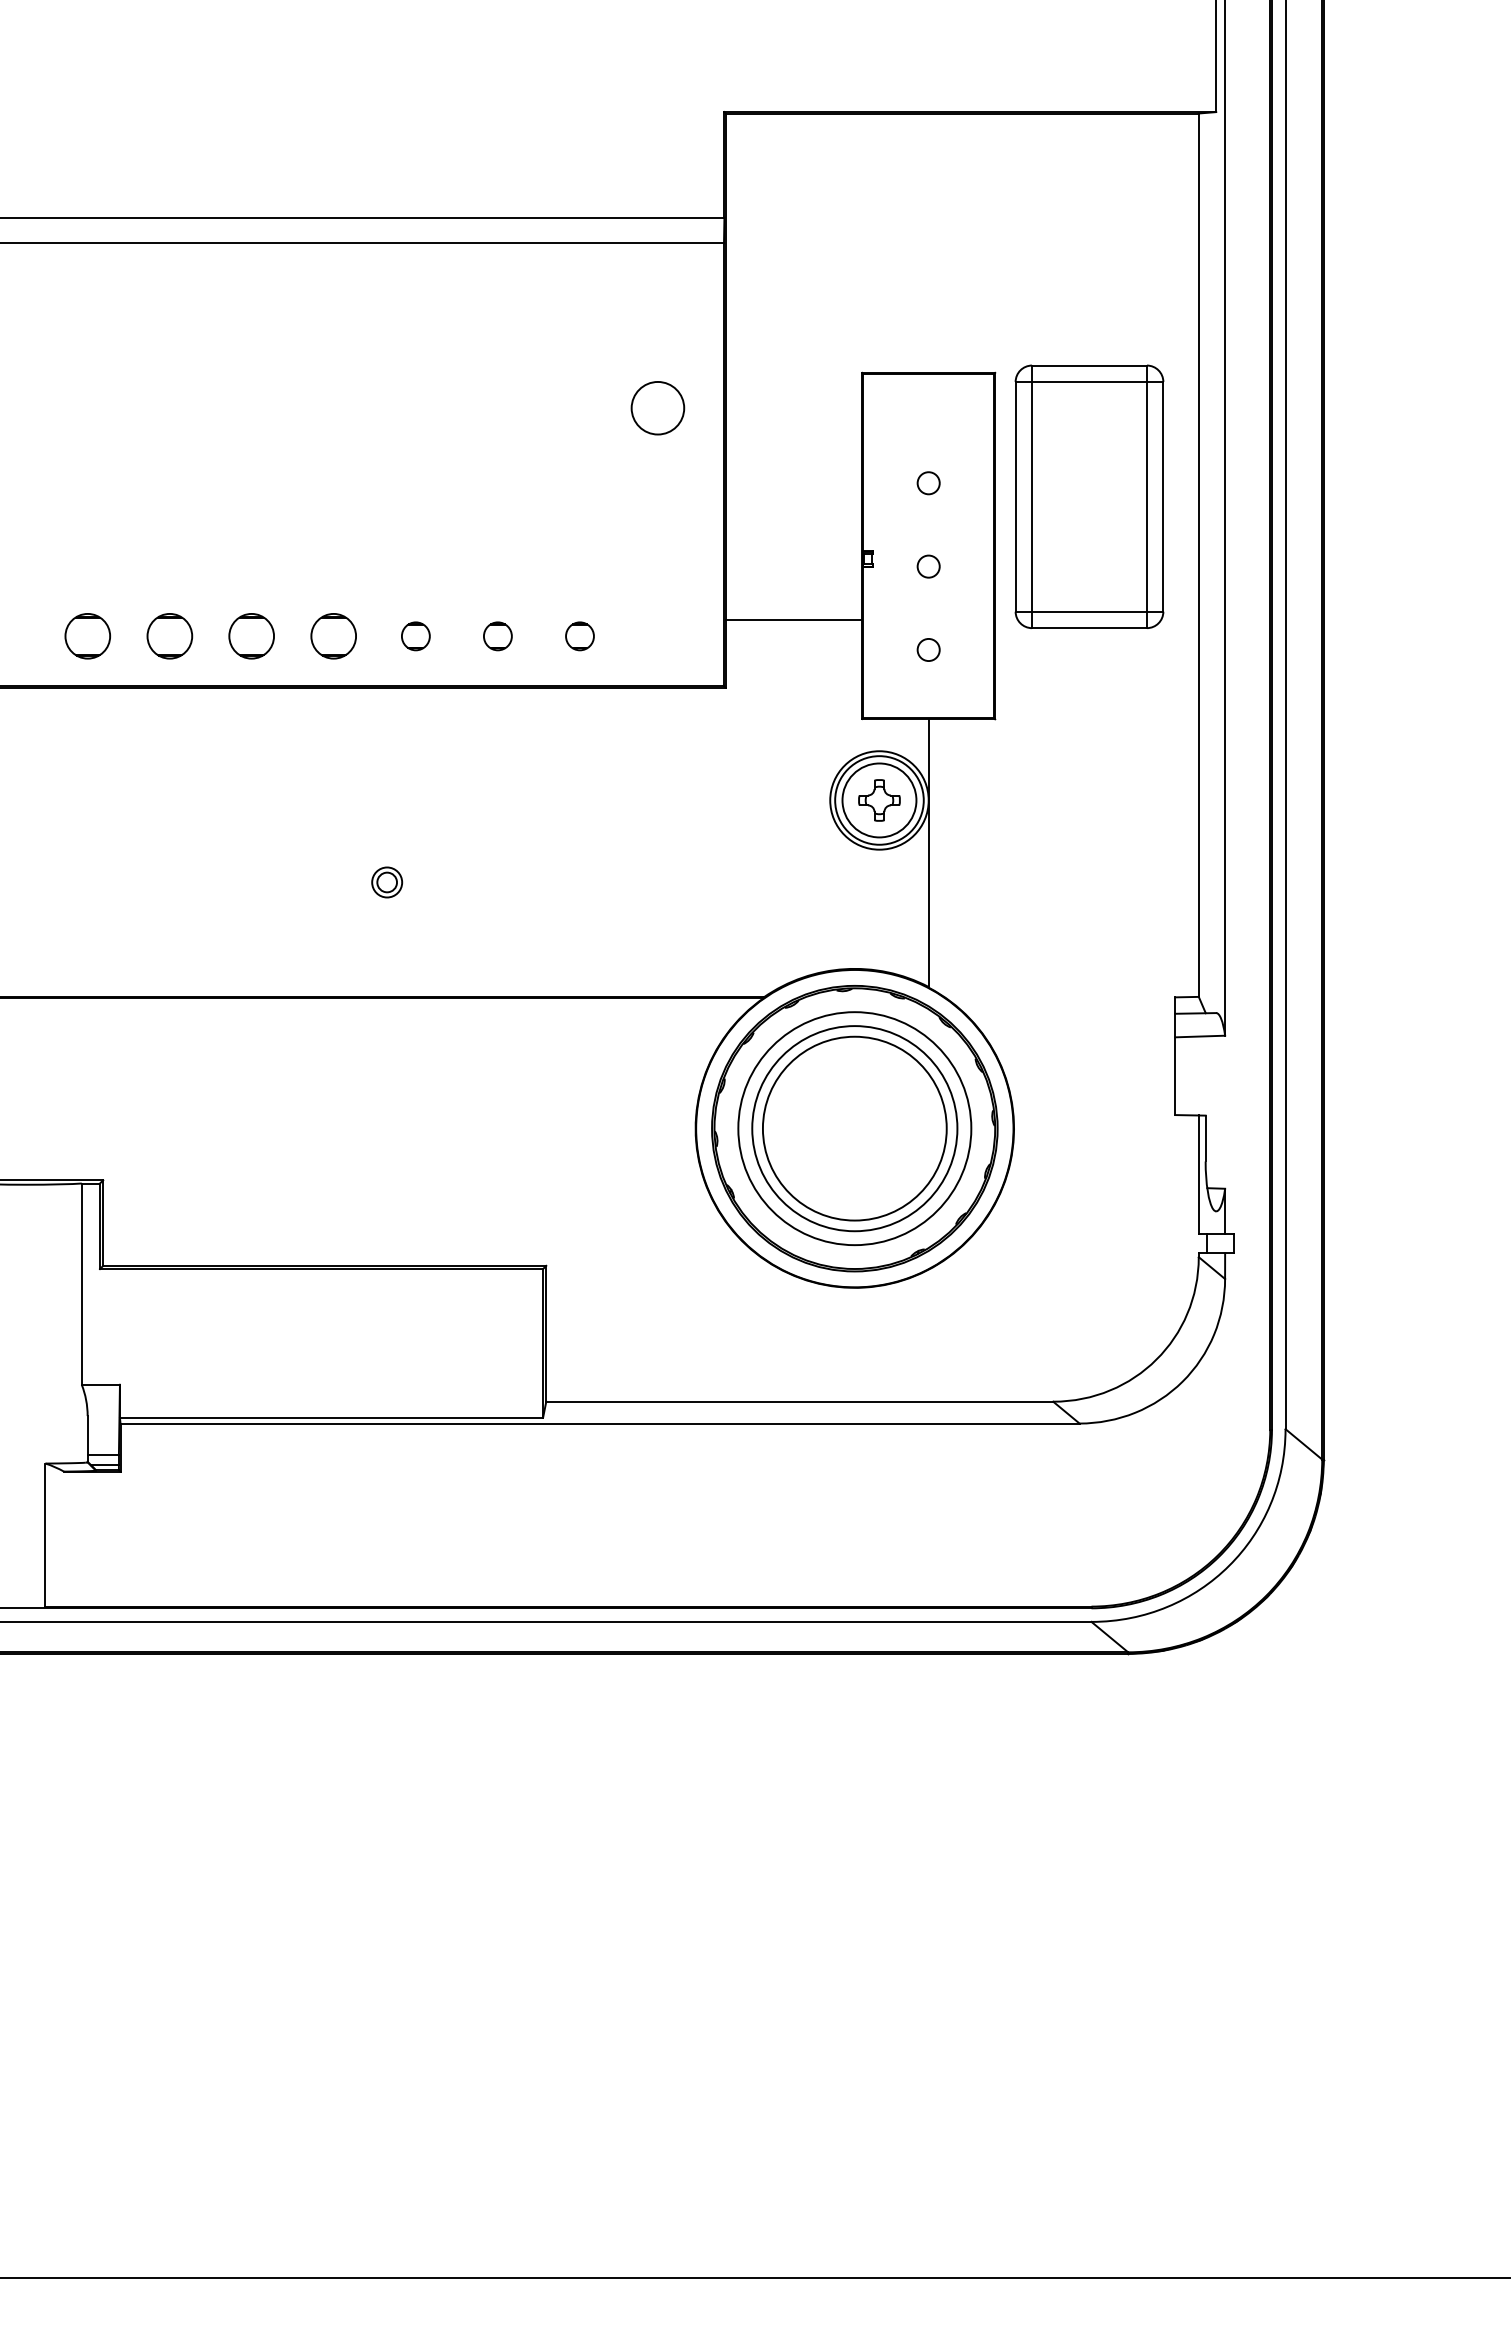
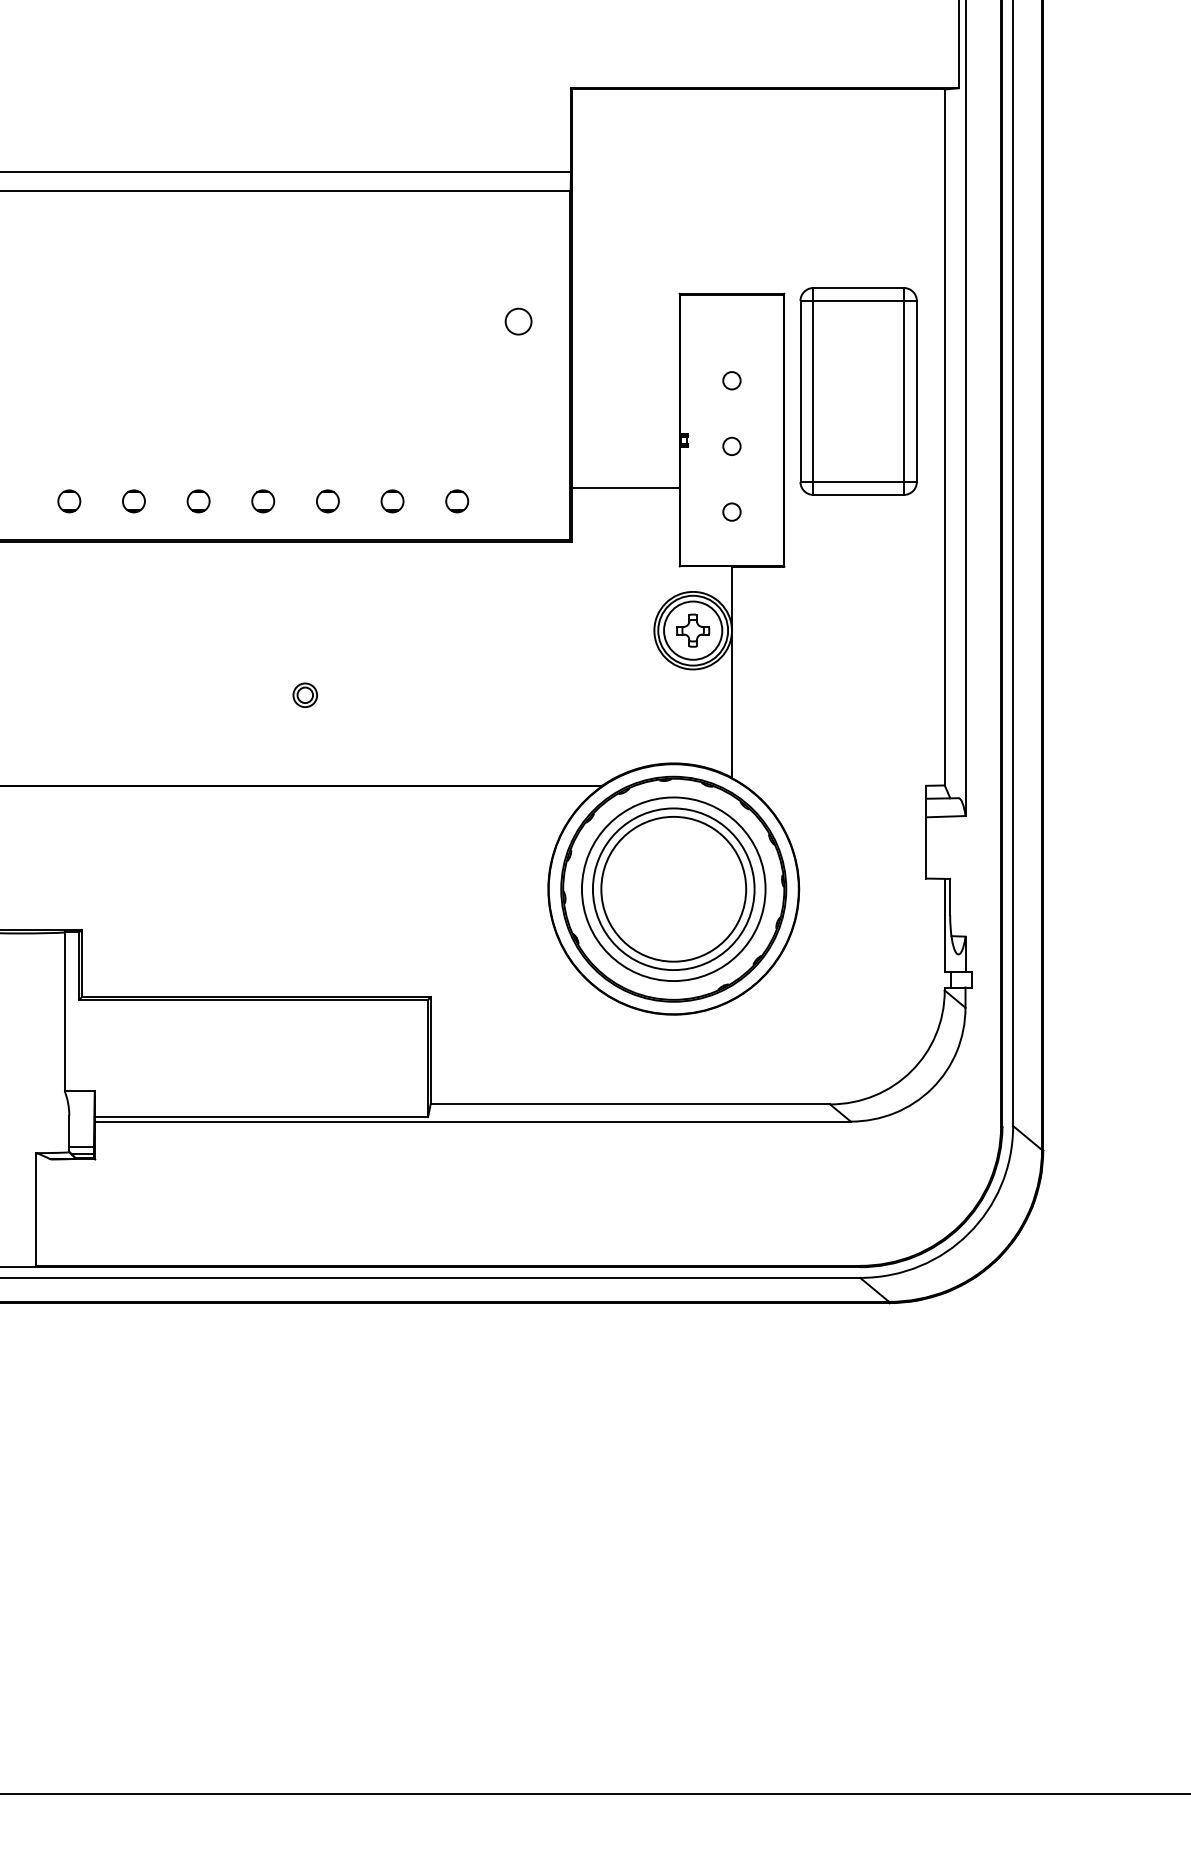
circle: (657, 407) -> (518, 321), size x0.62
part: (87, 636) -> (69, 501), size x0.62
part: (169, 636) -> (133, 501), size x0.62
part: (251, 636) -> (198, 501), size x0.62
part: (333, 636) -> (263, 501), size x0.62

